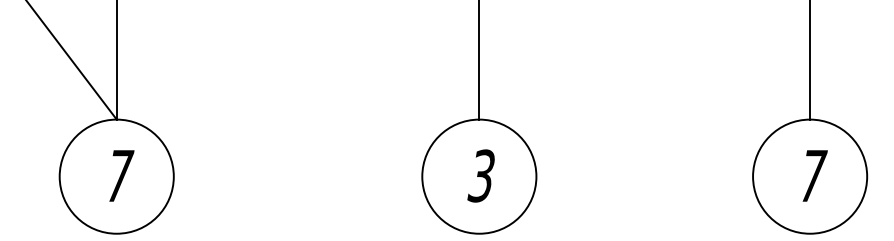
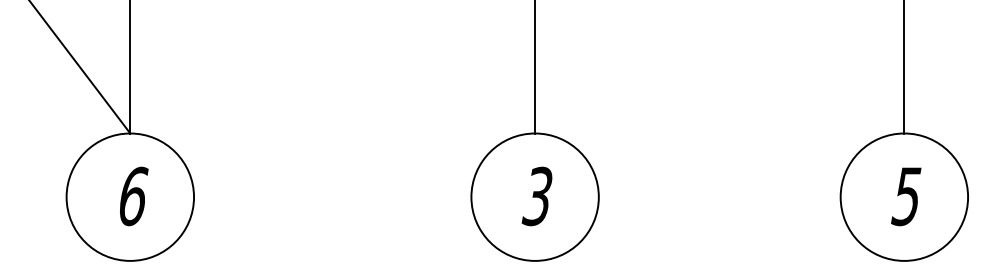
text: (120, 175) -> (134, 195), 7 -> 6
text: (812, 176) -> (907, 197), 7 -> 5

